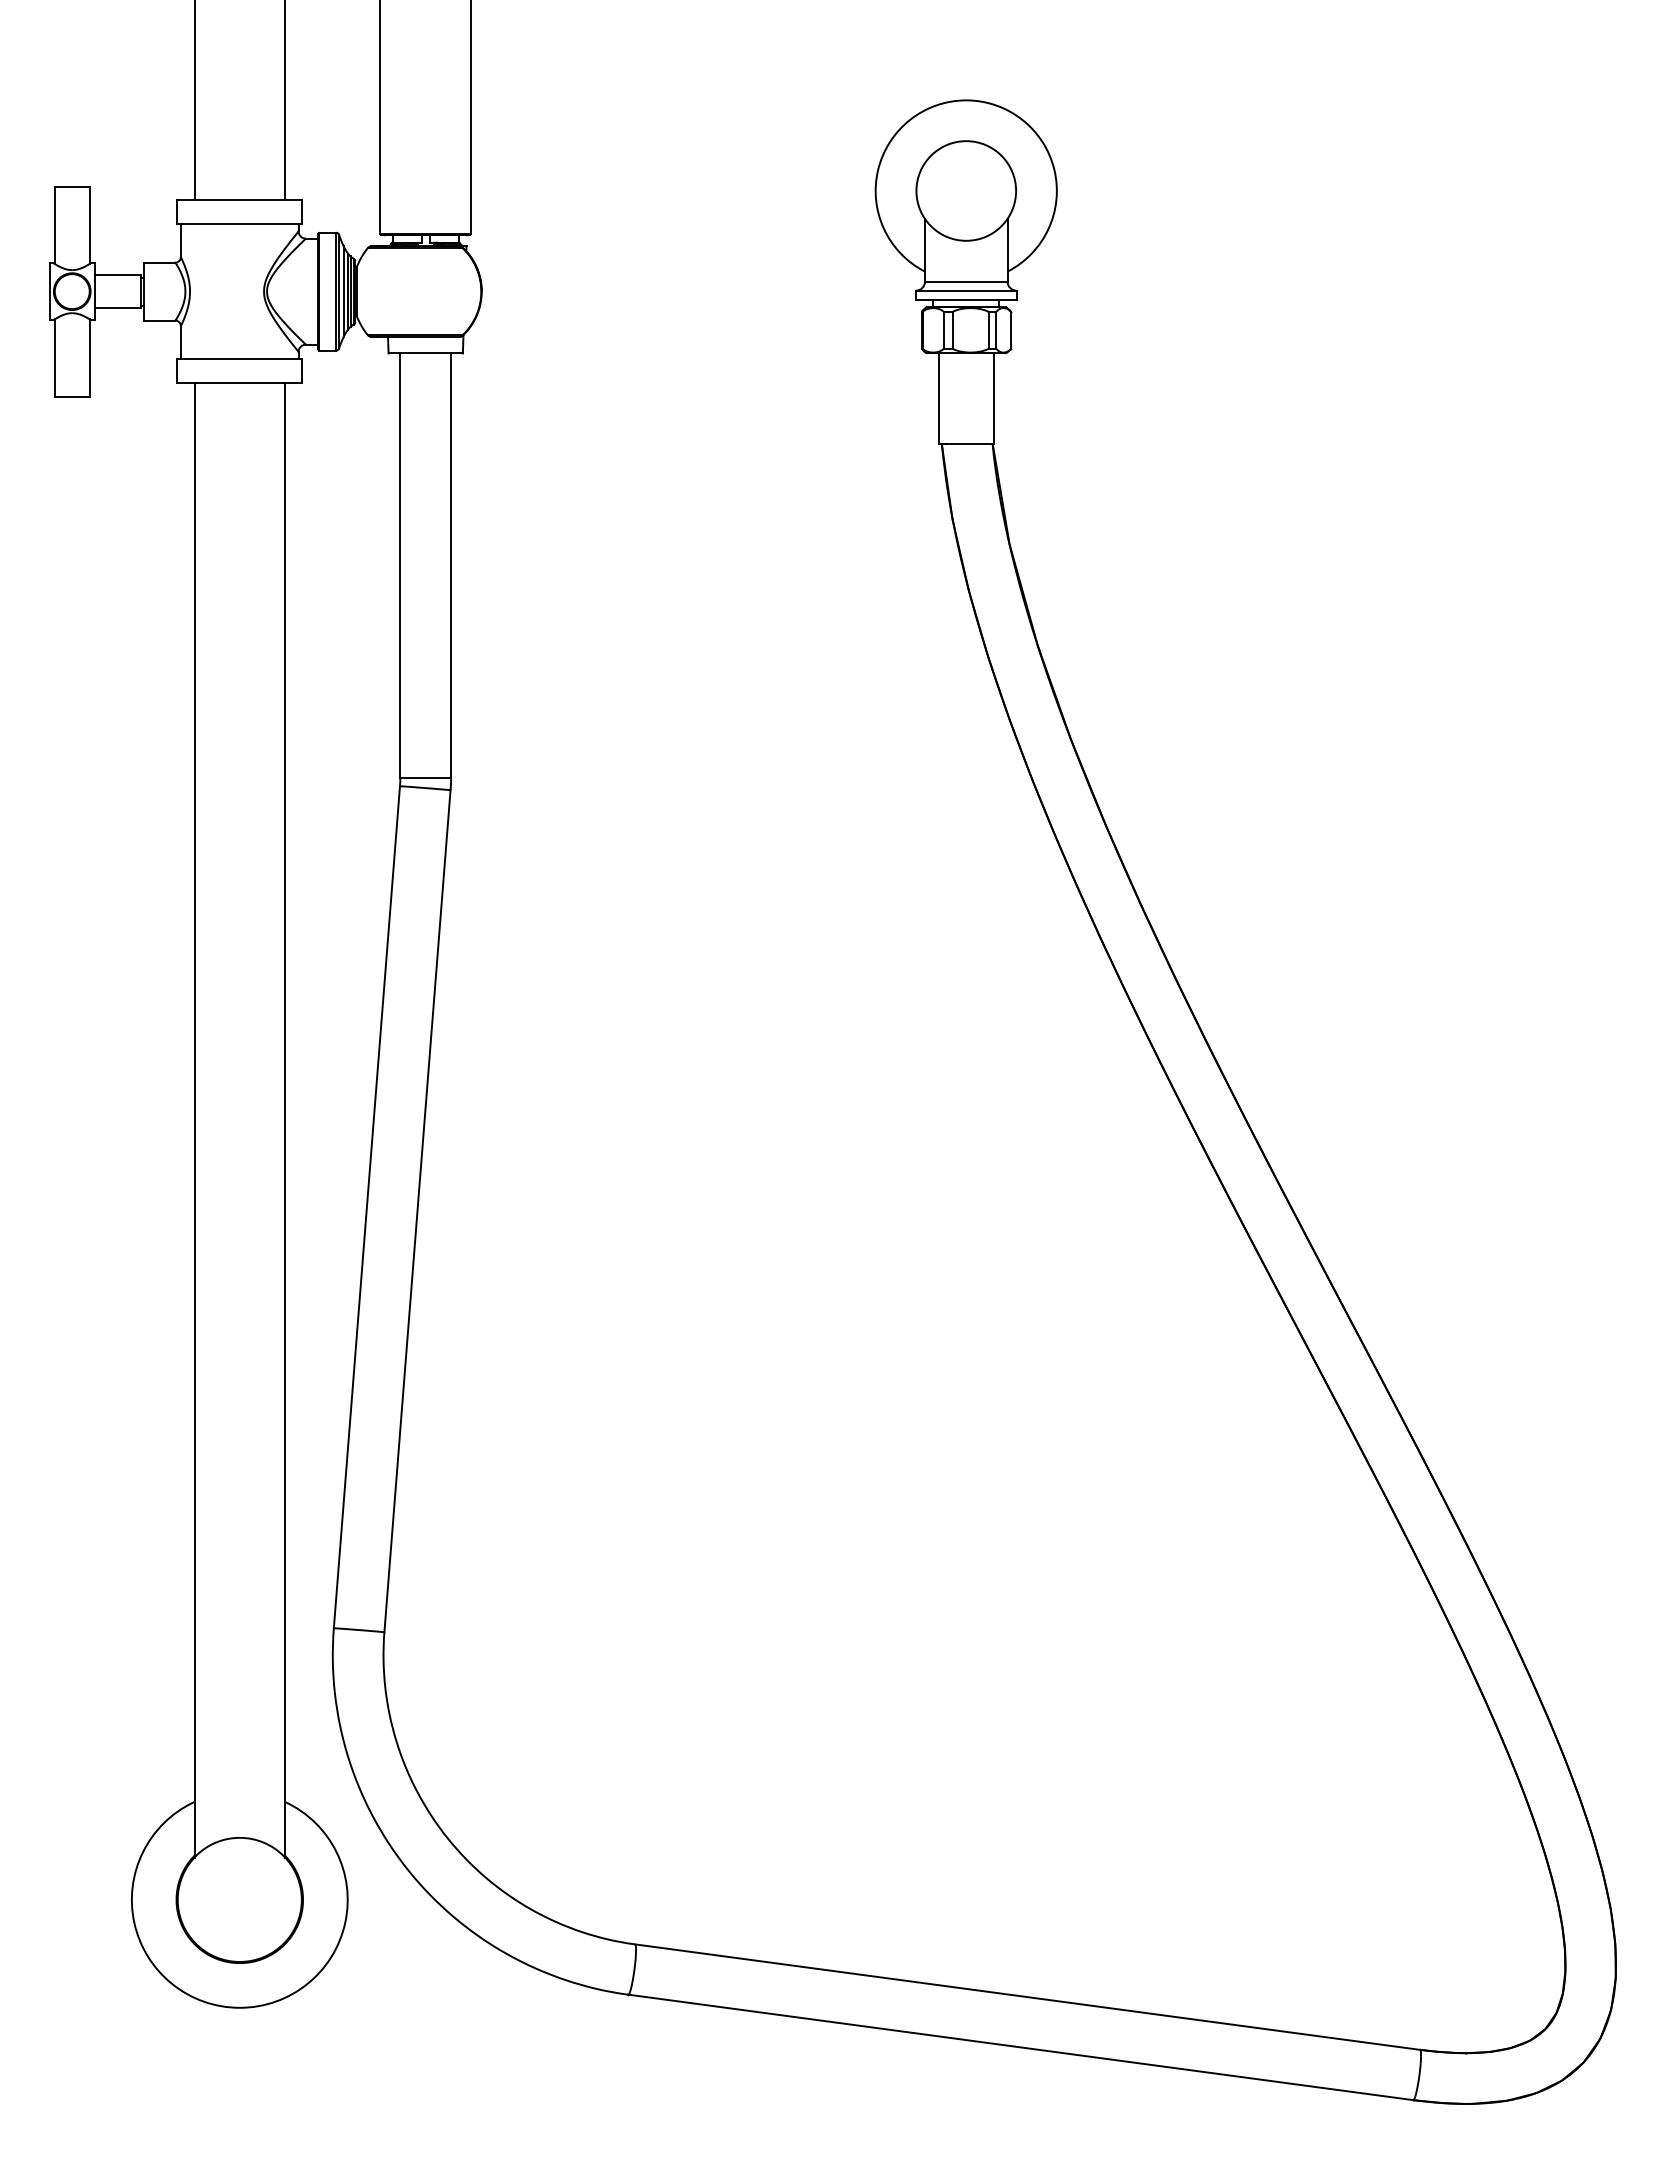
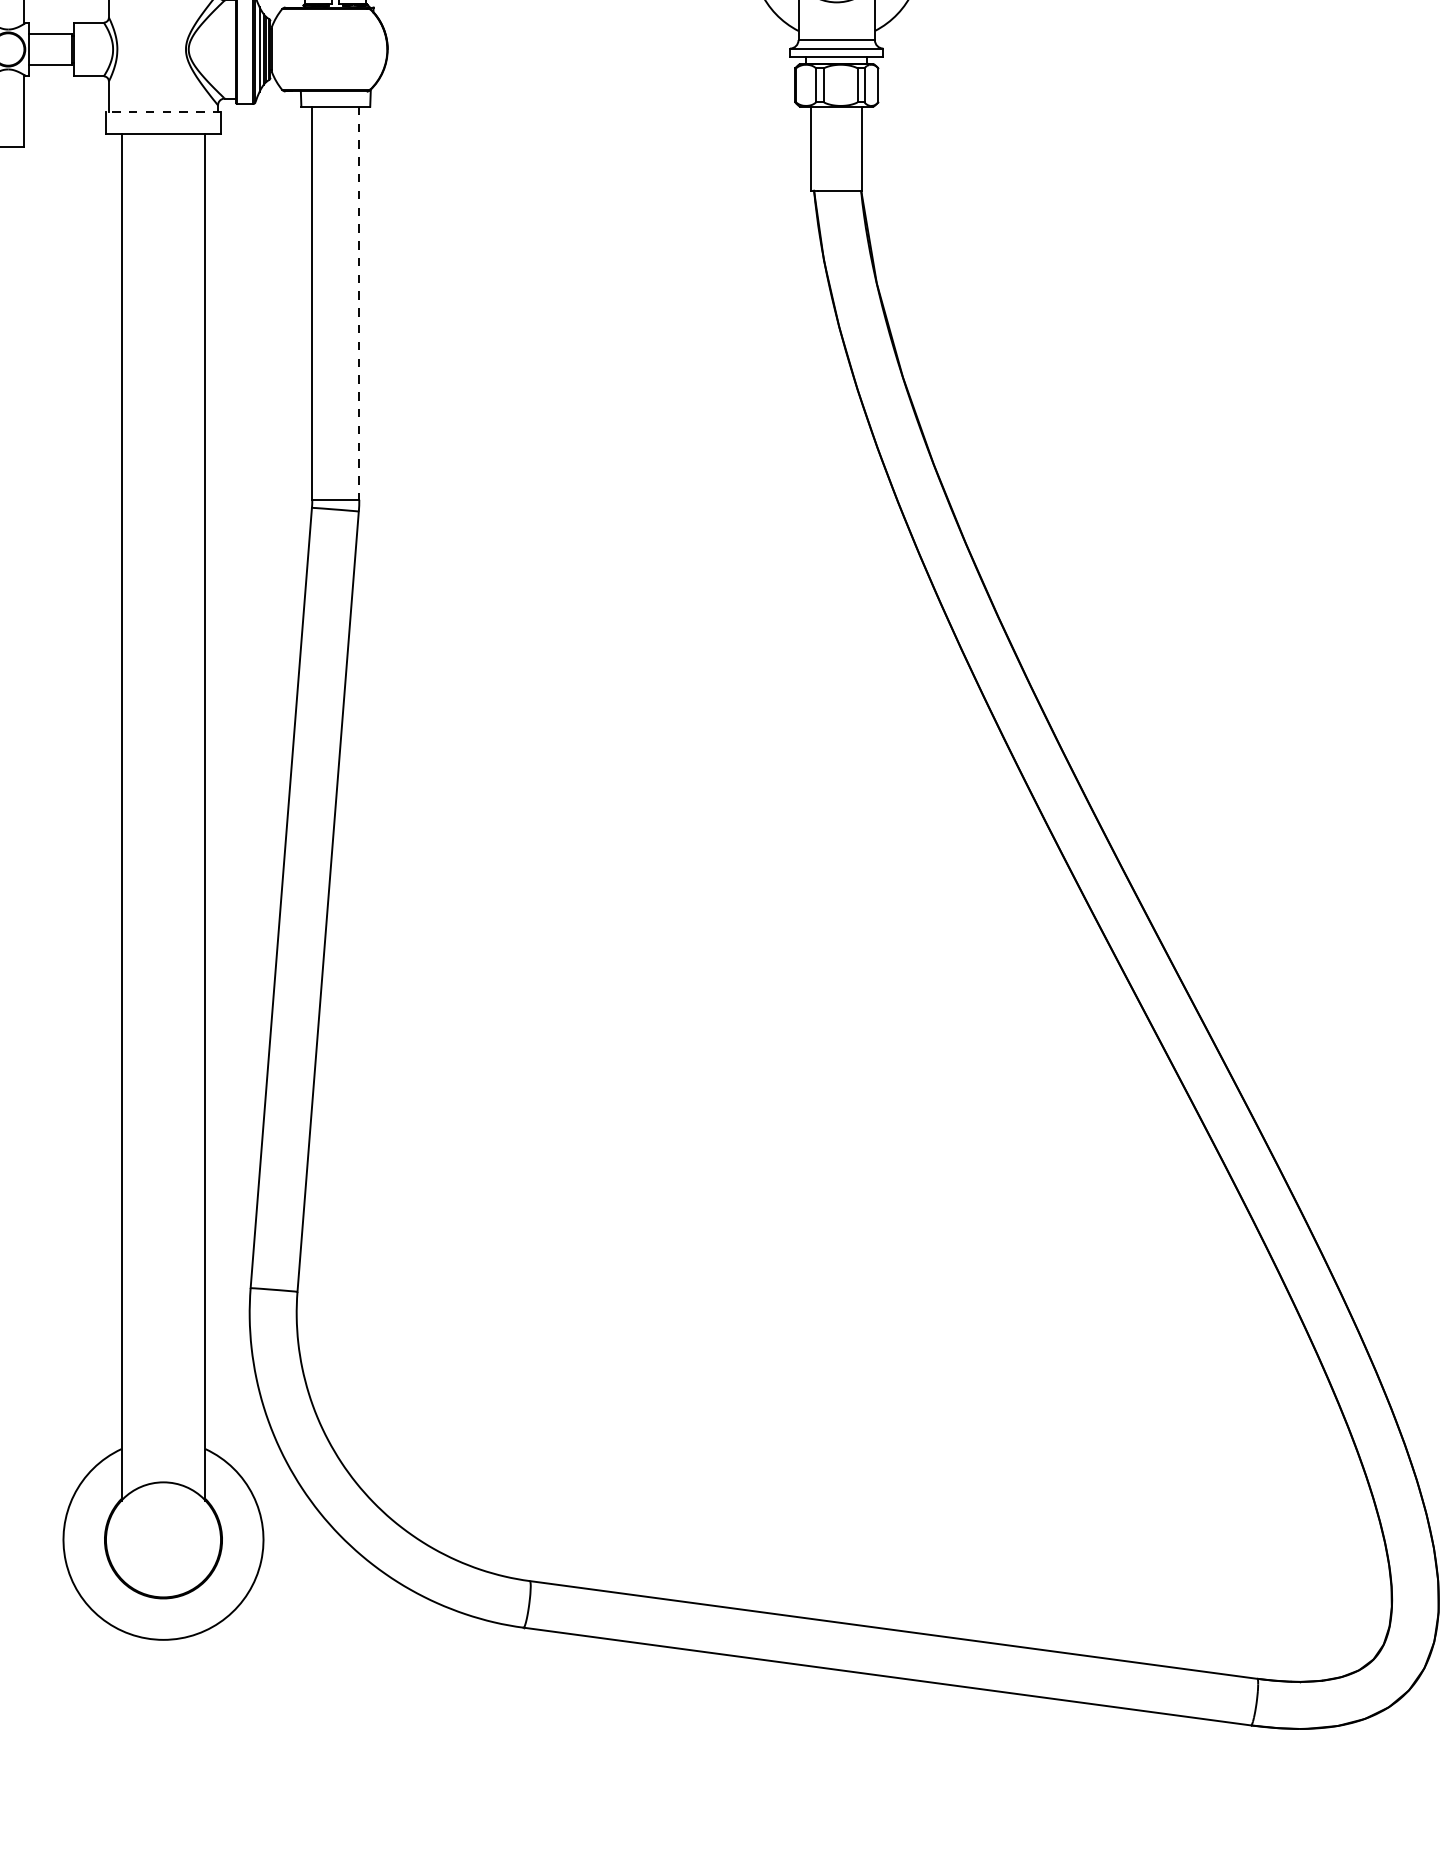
line: (239, 359) -> (163, 112), solid -> dashed
line: (451, 566) -> (359, 304), solid -> dashed

